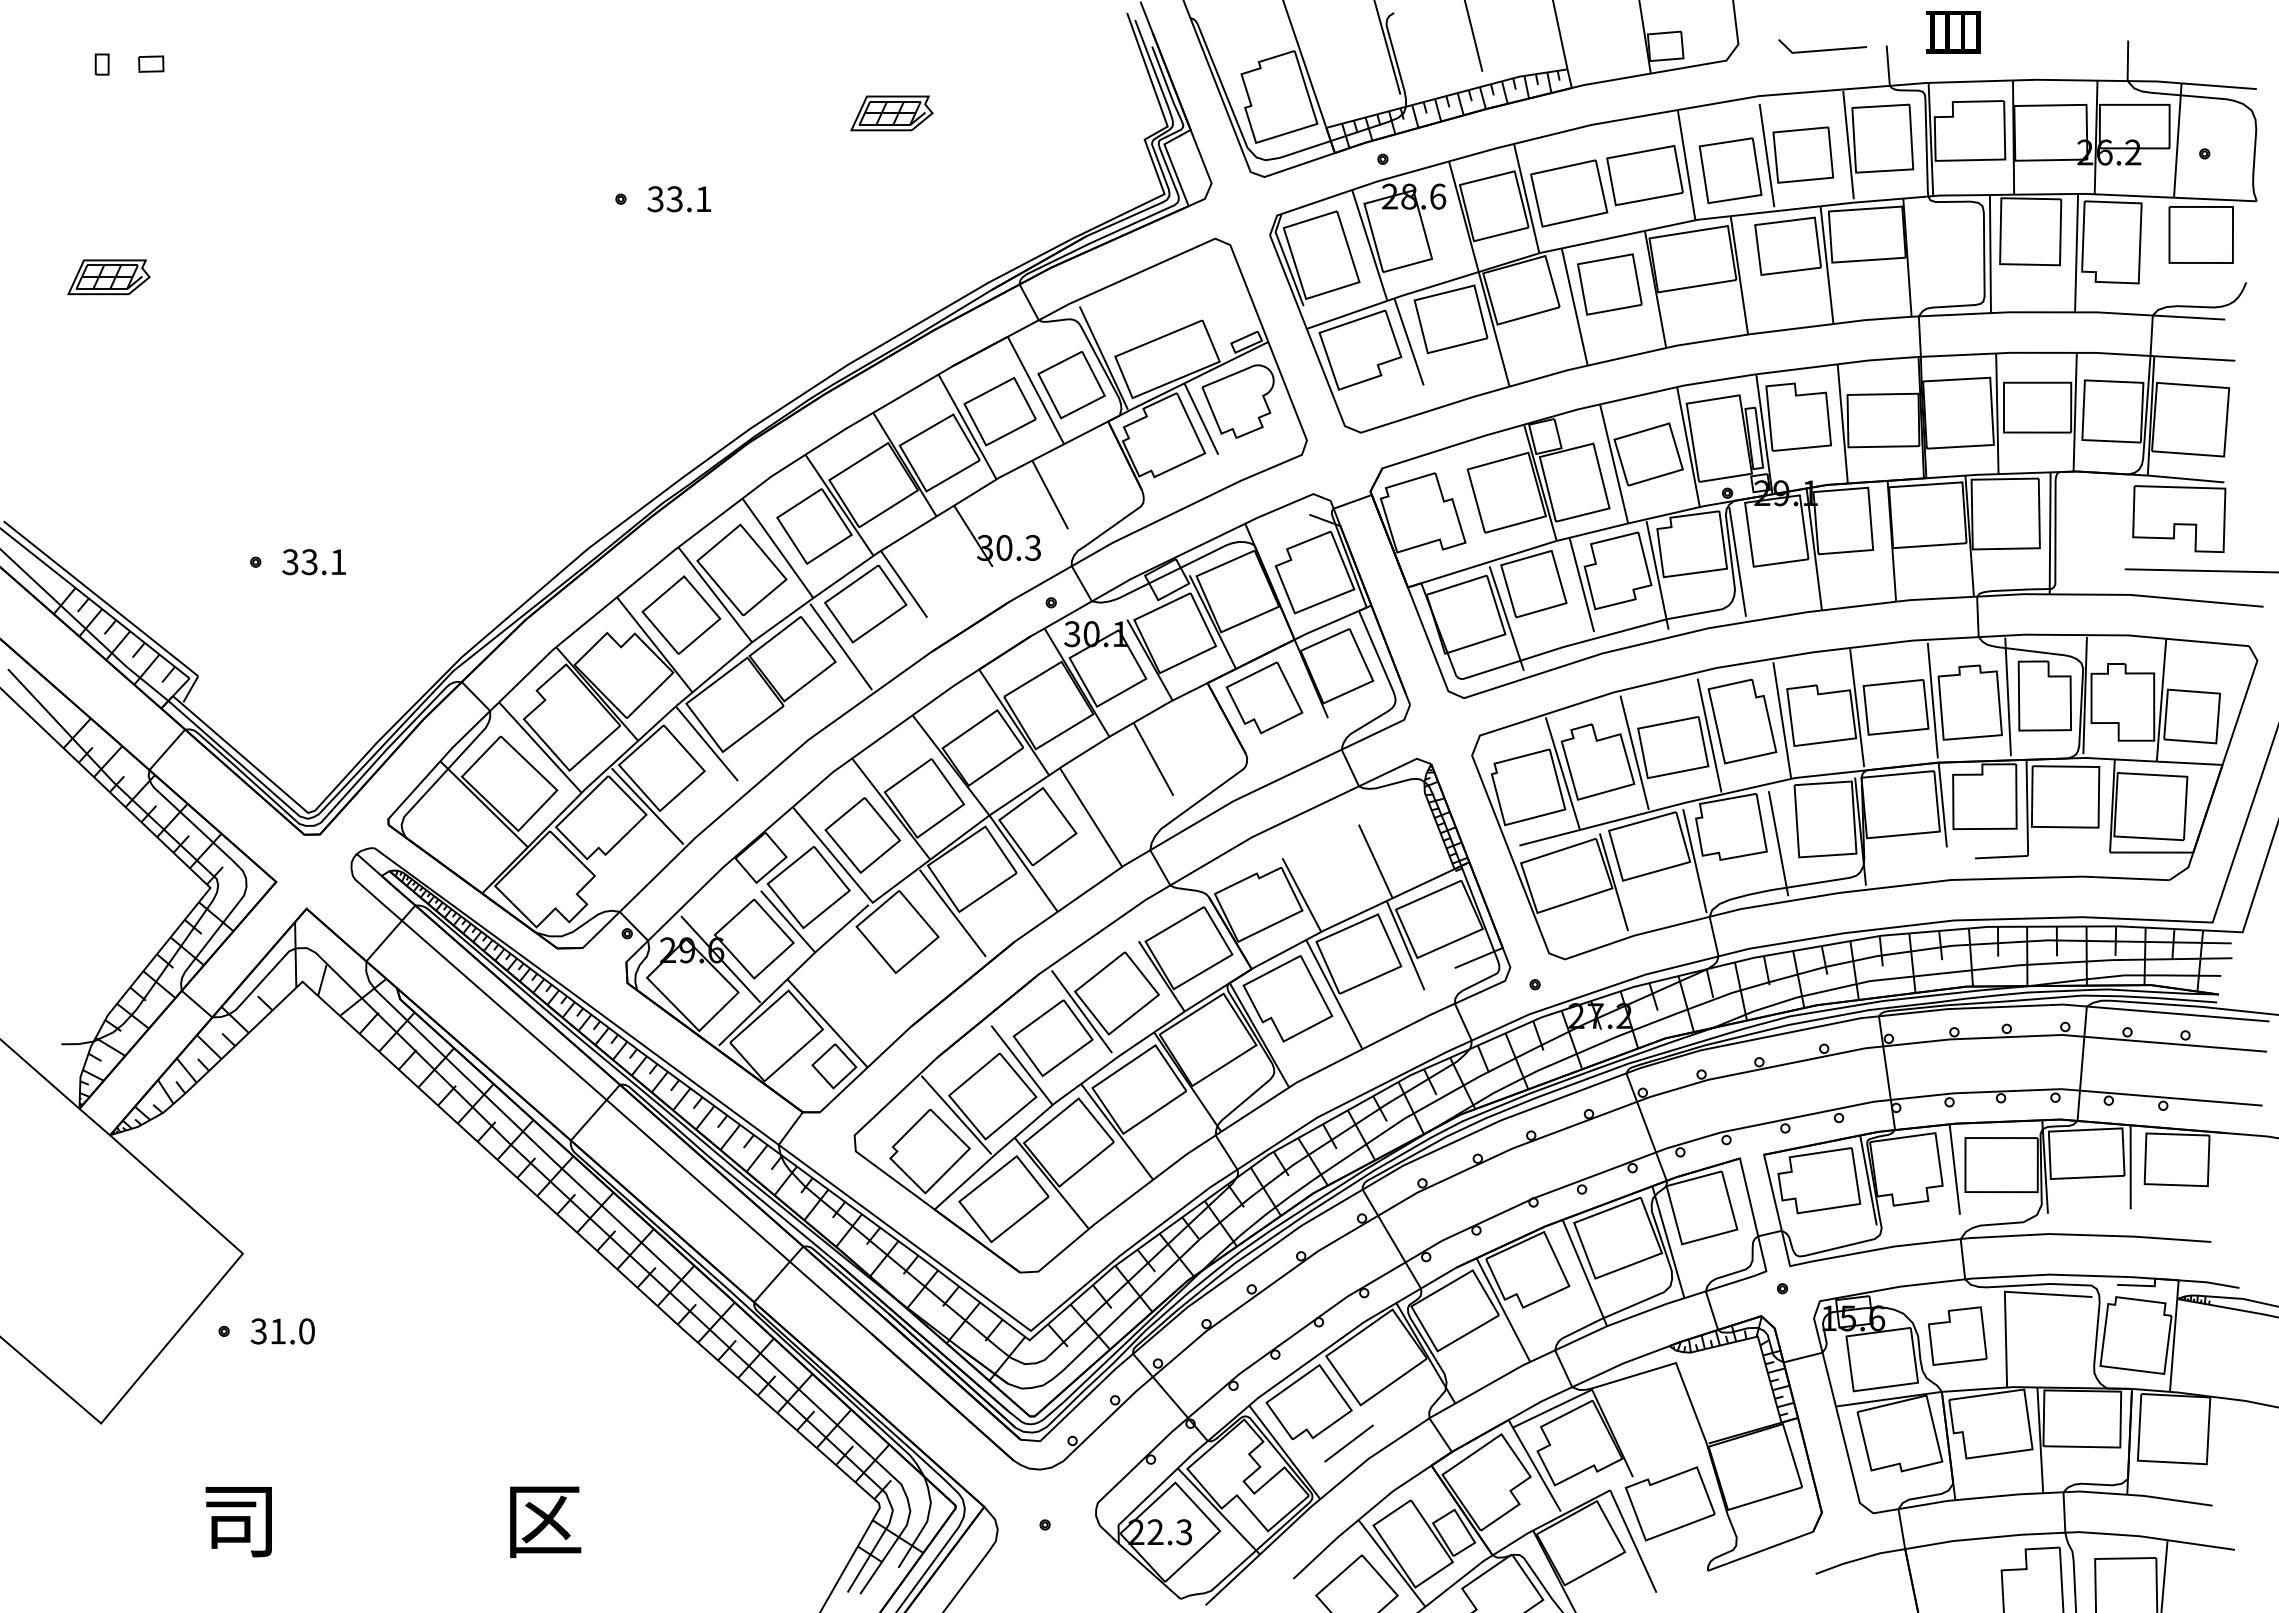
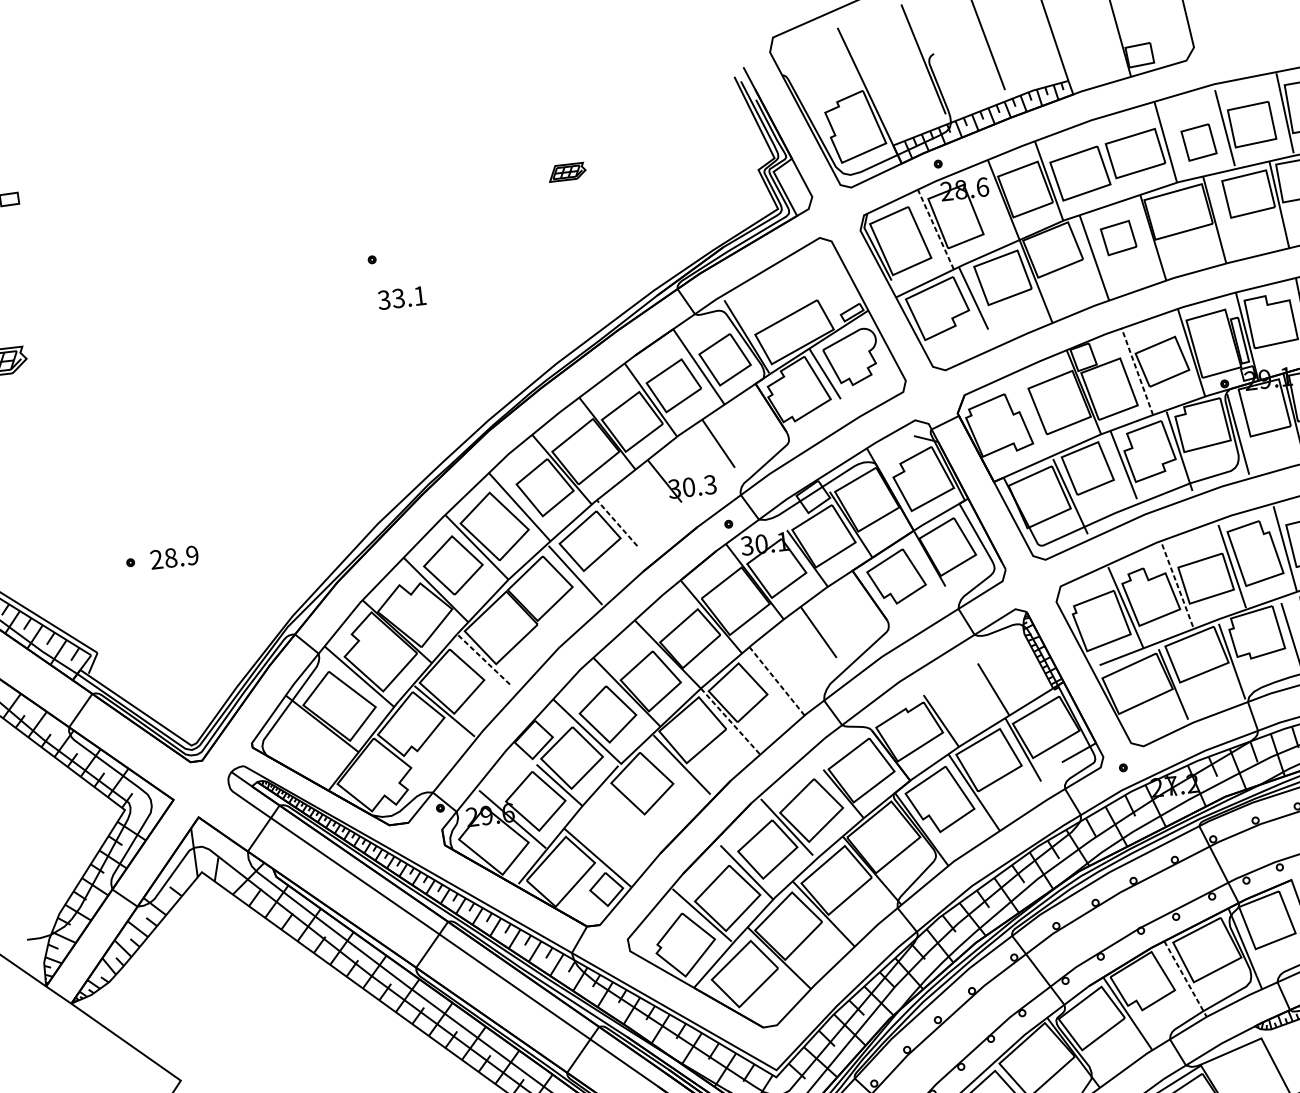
line: (1822, 49) -> (1257, 44), removed
part: (891, 113) -> (567, 172), size x0.6
part: (1730, 170) -> (1199, 142), size x0.7
text: (679, 199) -> (402, 298), moved
line: (1369, 244) -> (935, 228), solid -> dashed
part: (1609, 284) -> (1118, 238), size x0.7
line: (1614, 463) -> (1137, 371), solid -> dashed
text: (314, 562) -> (174, 557), 33.1 -> 28.9
line: (904, 584) -> (617, 523), solid -> dashed
line: (706, 743) -> (483, 659), solid -> dashed
line: (1634, 752) -> (1177, 585), solid -> dashed
line: (1090, 817) -> (776, 681), solid -> dashed
line: (1023, 864) -> (730, 722), solid -> dashed
line: (1585, 1274) -> (1186, 980), solid -> dashed

